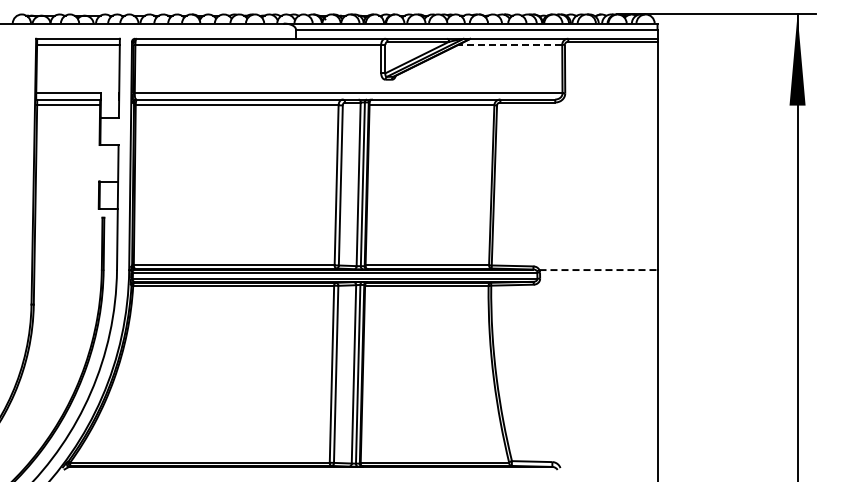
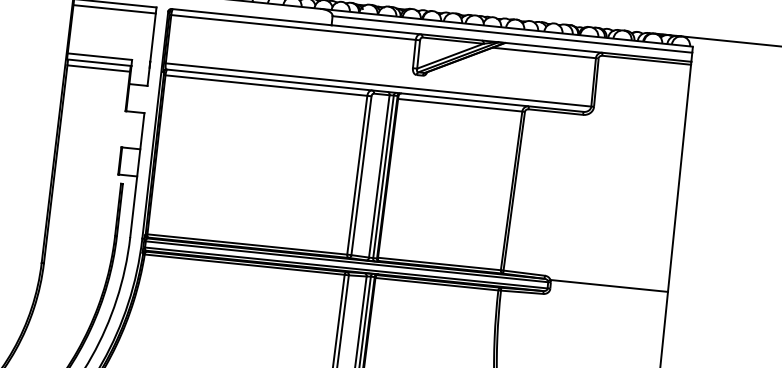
line: (510, 44) -> (544, 52), dashed -> solid
line: (599, 270) -> (610, 286), dashed -> solid

